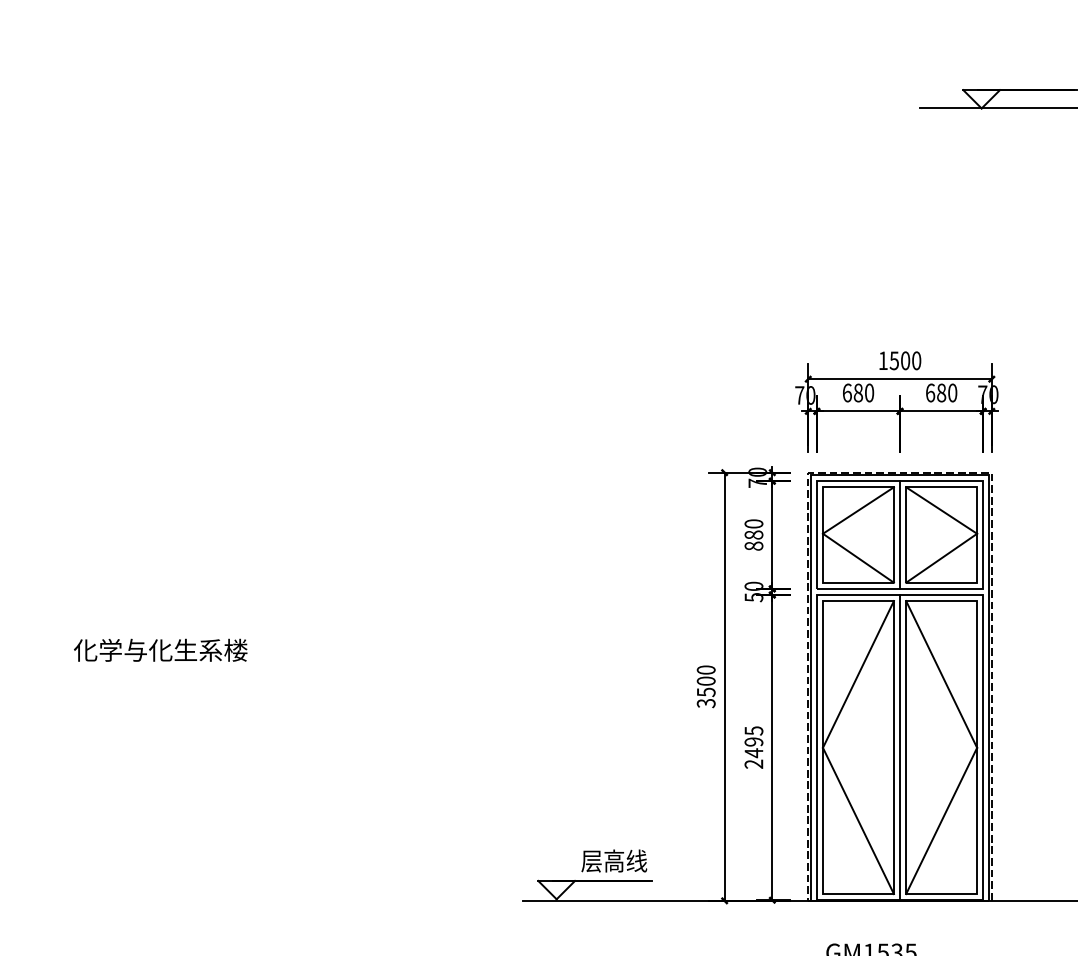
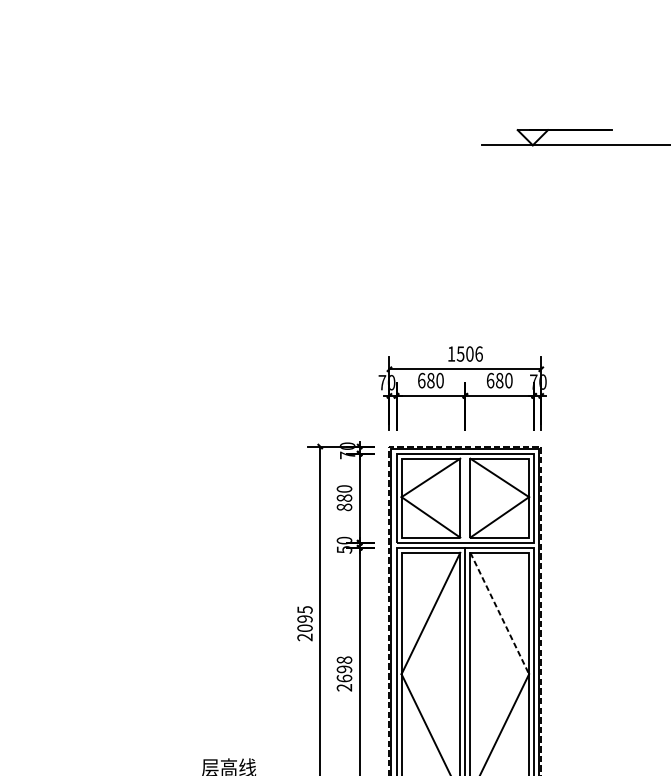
text: (916, 360) -> (478, 353), 1500 -> 1506
line: (900, 534) -> (465, 497), removed
line: (941, 674) -> (499, 613), solid -> dashed
text: (705, 686) -> (304, 623), 3500 -> 2095
text: (753, 742) -> (344, 669), 2495 -> 2698

